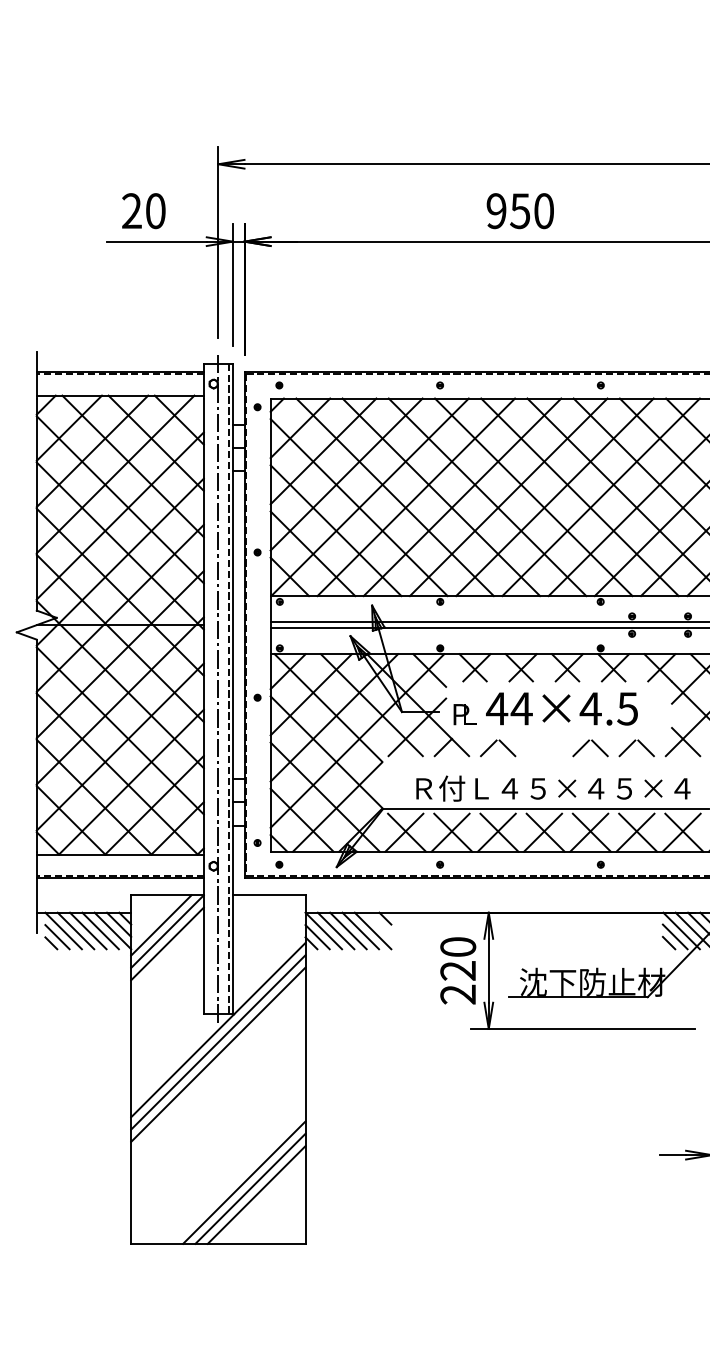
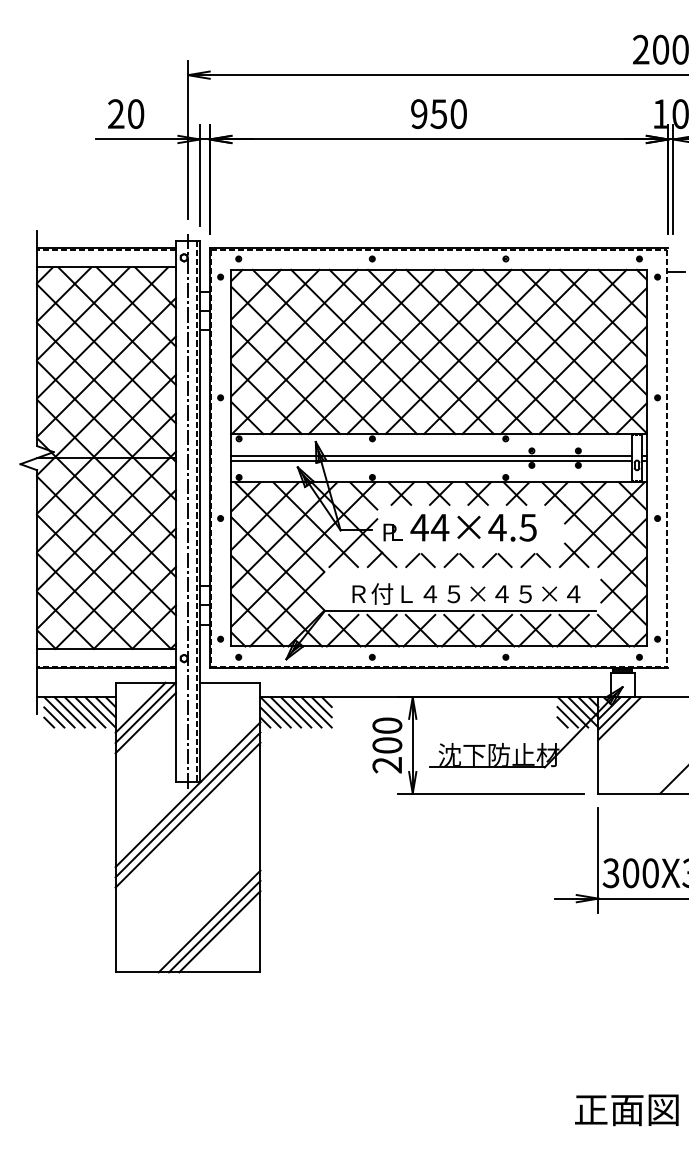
part: (543, 748) -> (458, 560), added
line: (378, 925) -> (321, 707), added
text: (458, 970) -> (387, 745), 220 -> 200

